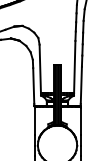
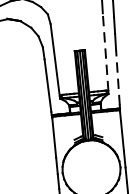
line: (74, 66) -> (105, 51), solid -> dashed
line: (81, 85) -> (118, 78), solid -> dashed

